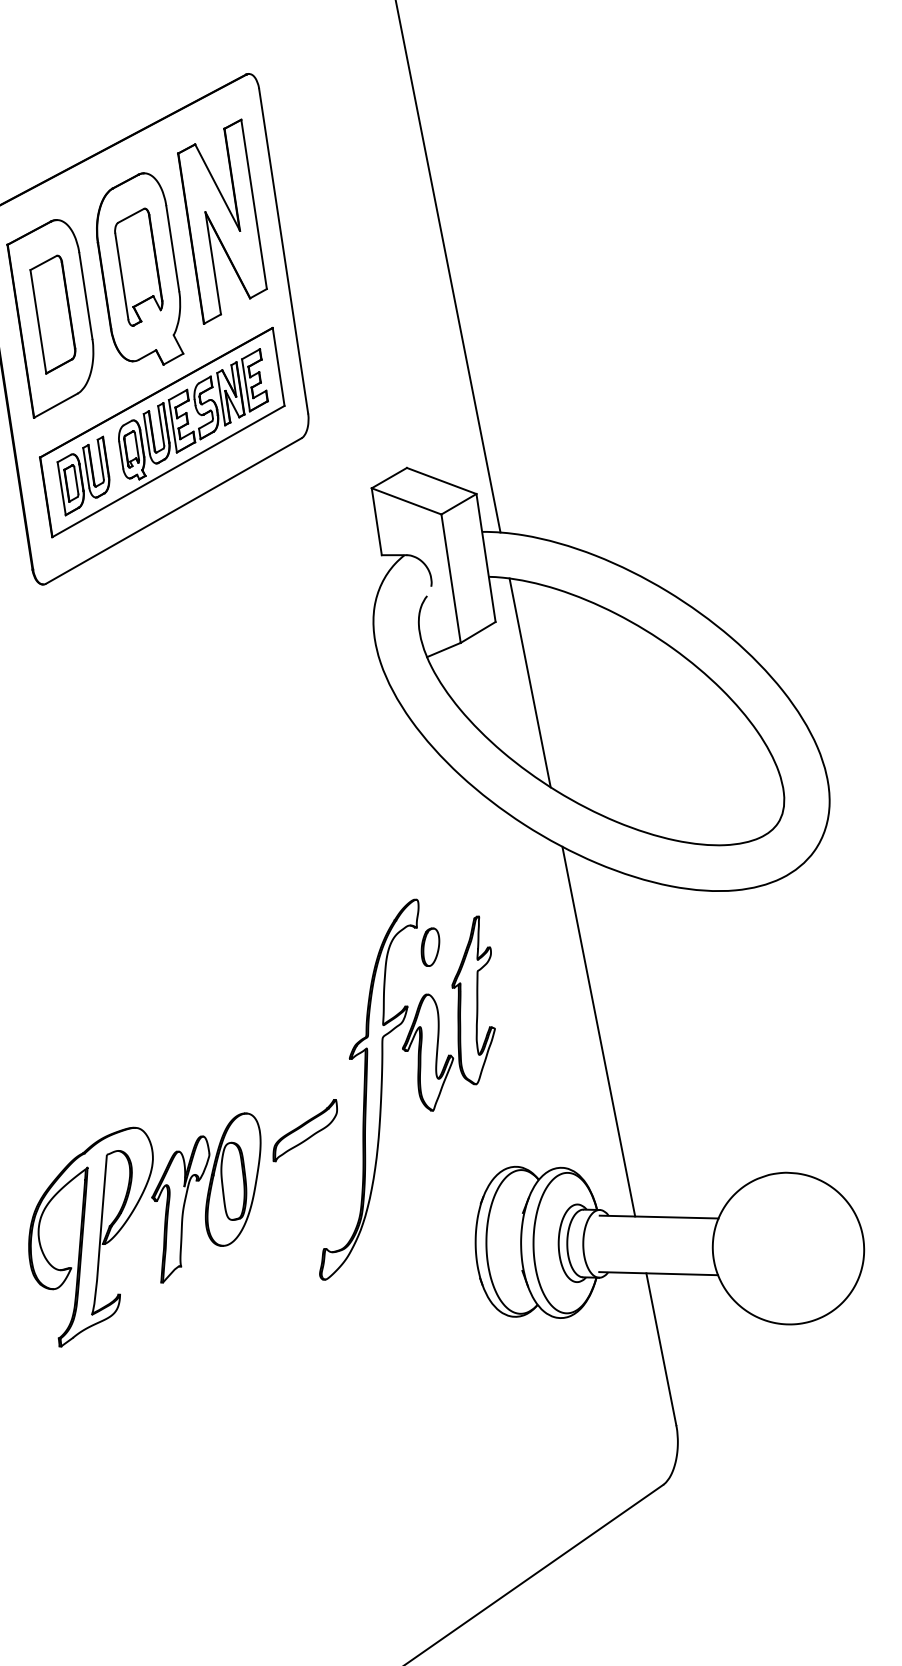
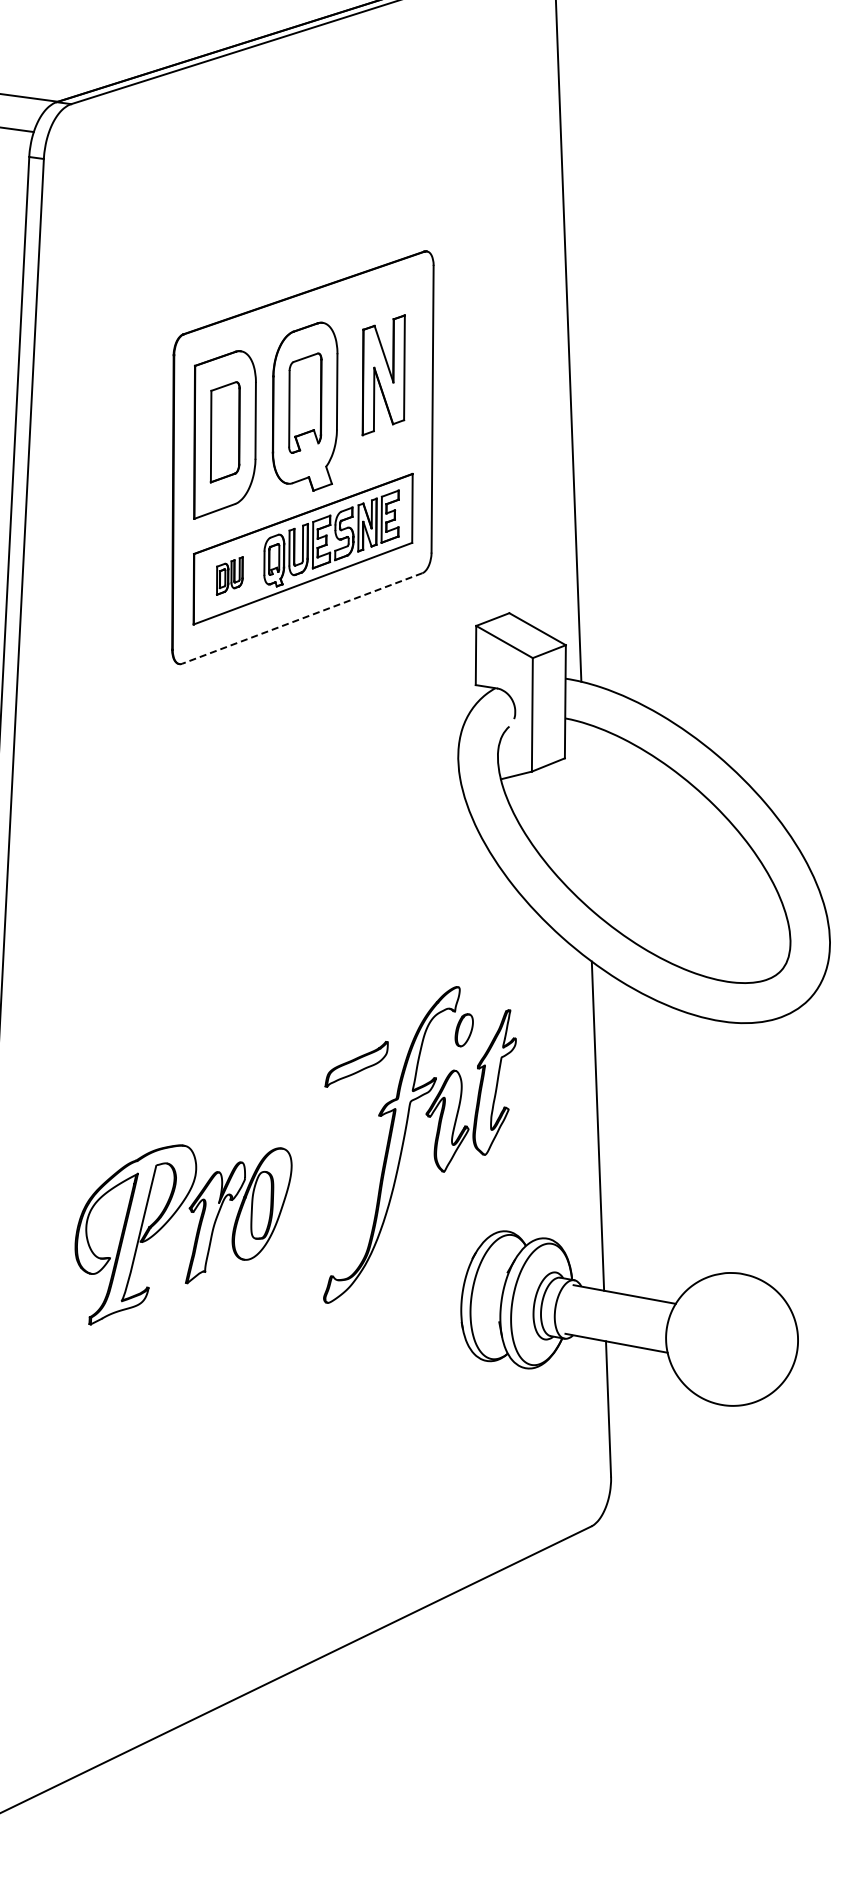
part: (221, 220) -> (383, 374), size x0.7
part: (83, 475) -> (229, 575), size x0.6
line: (173, 511) -> (301, 618), solid -> dashed
line: (529, 682) -> (585, 815), removed
part: (304, 1130) -> (356, 1064), moved

